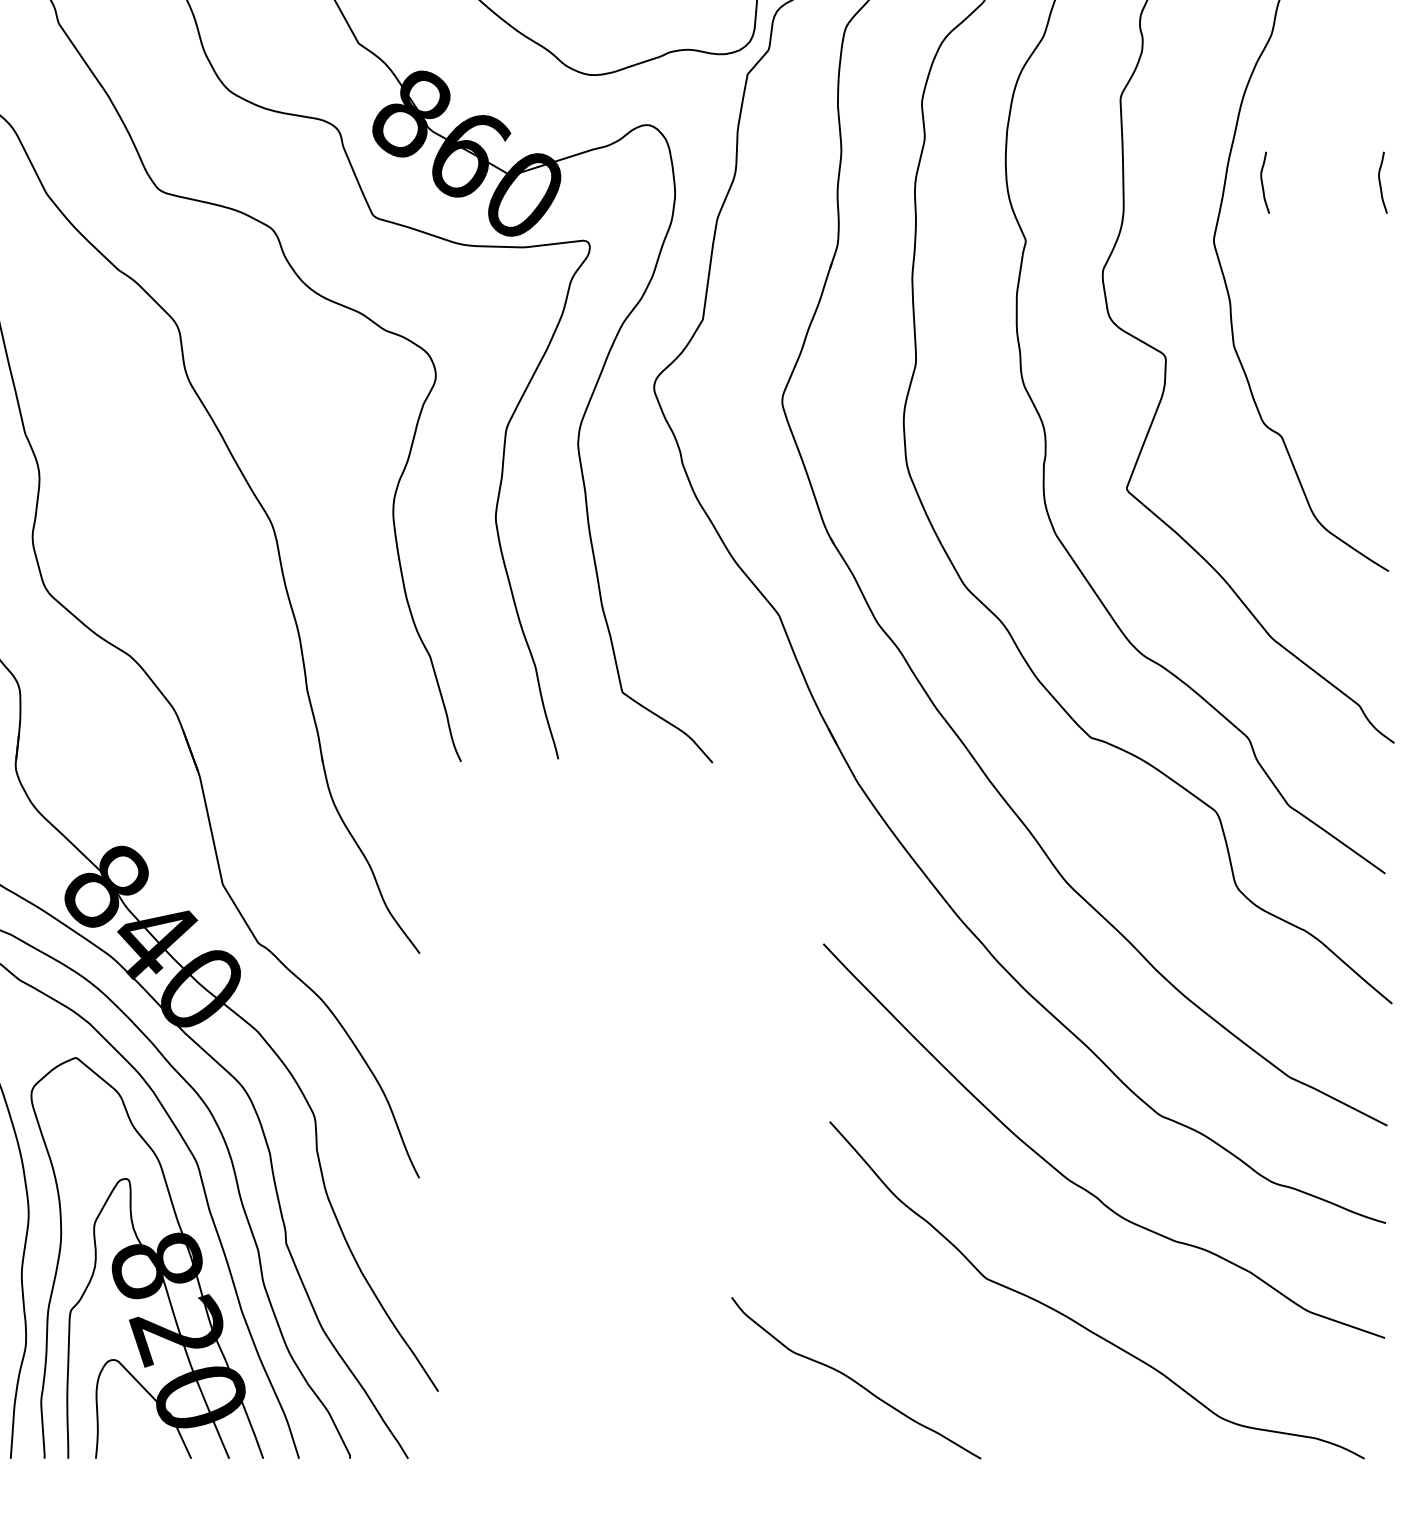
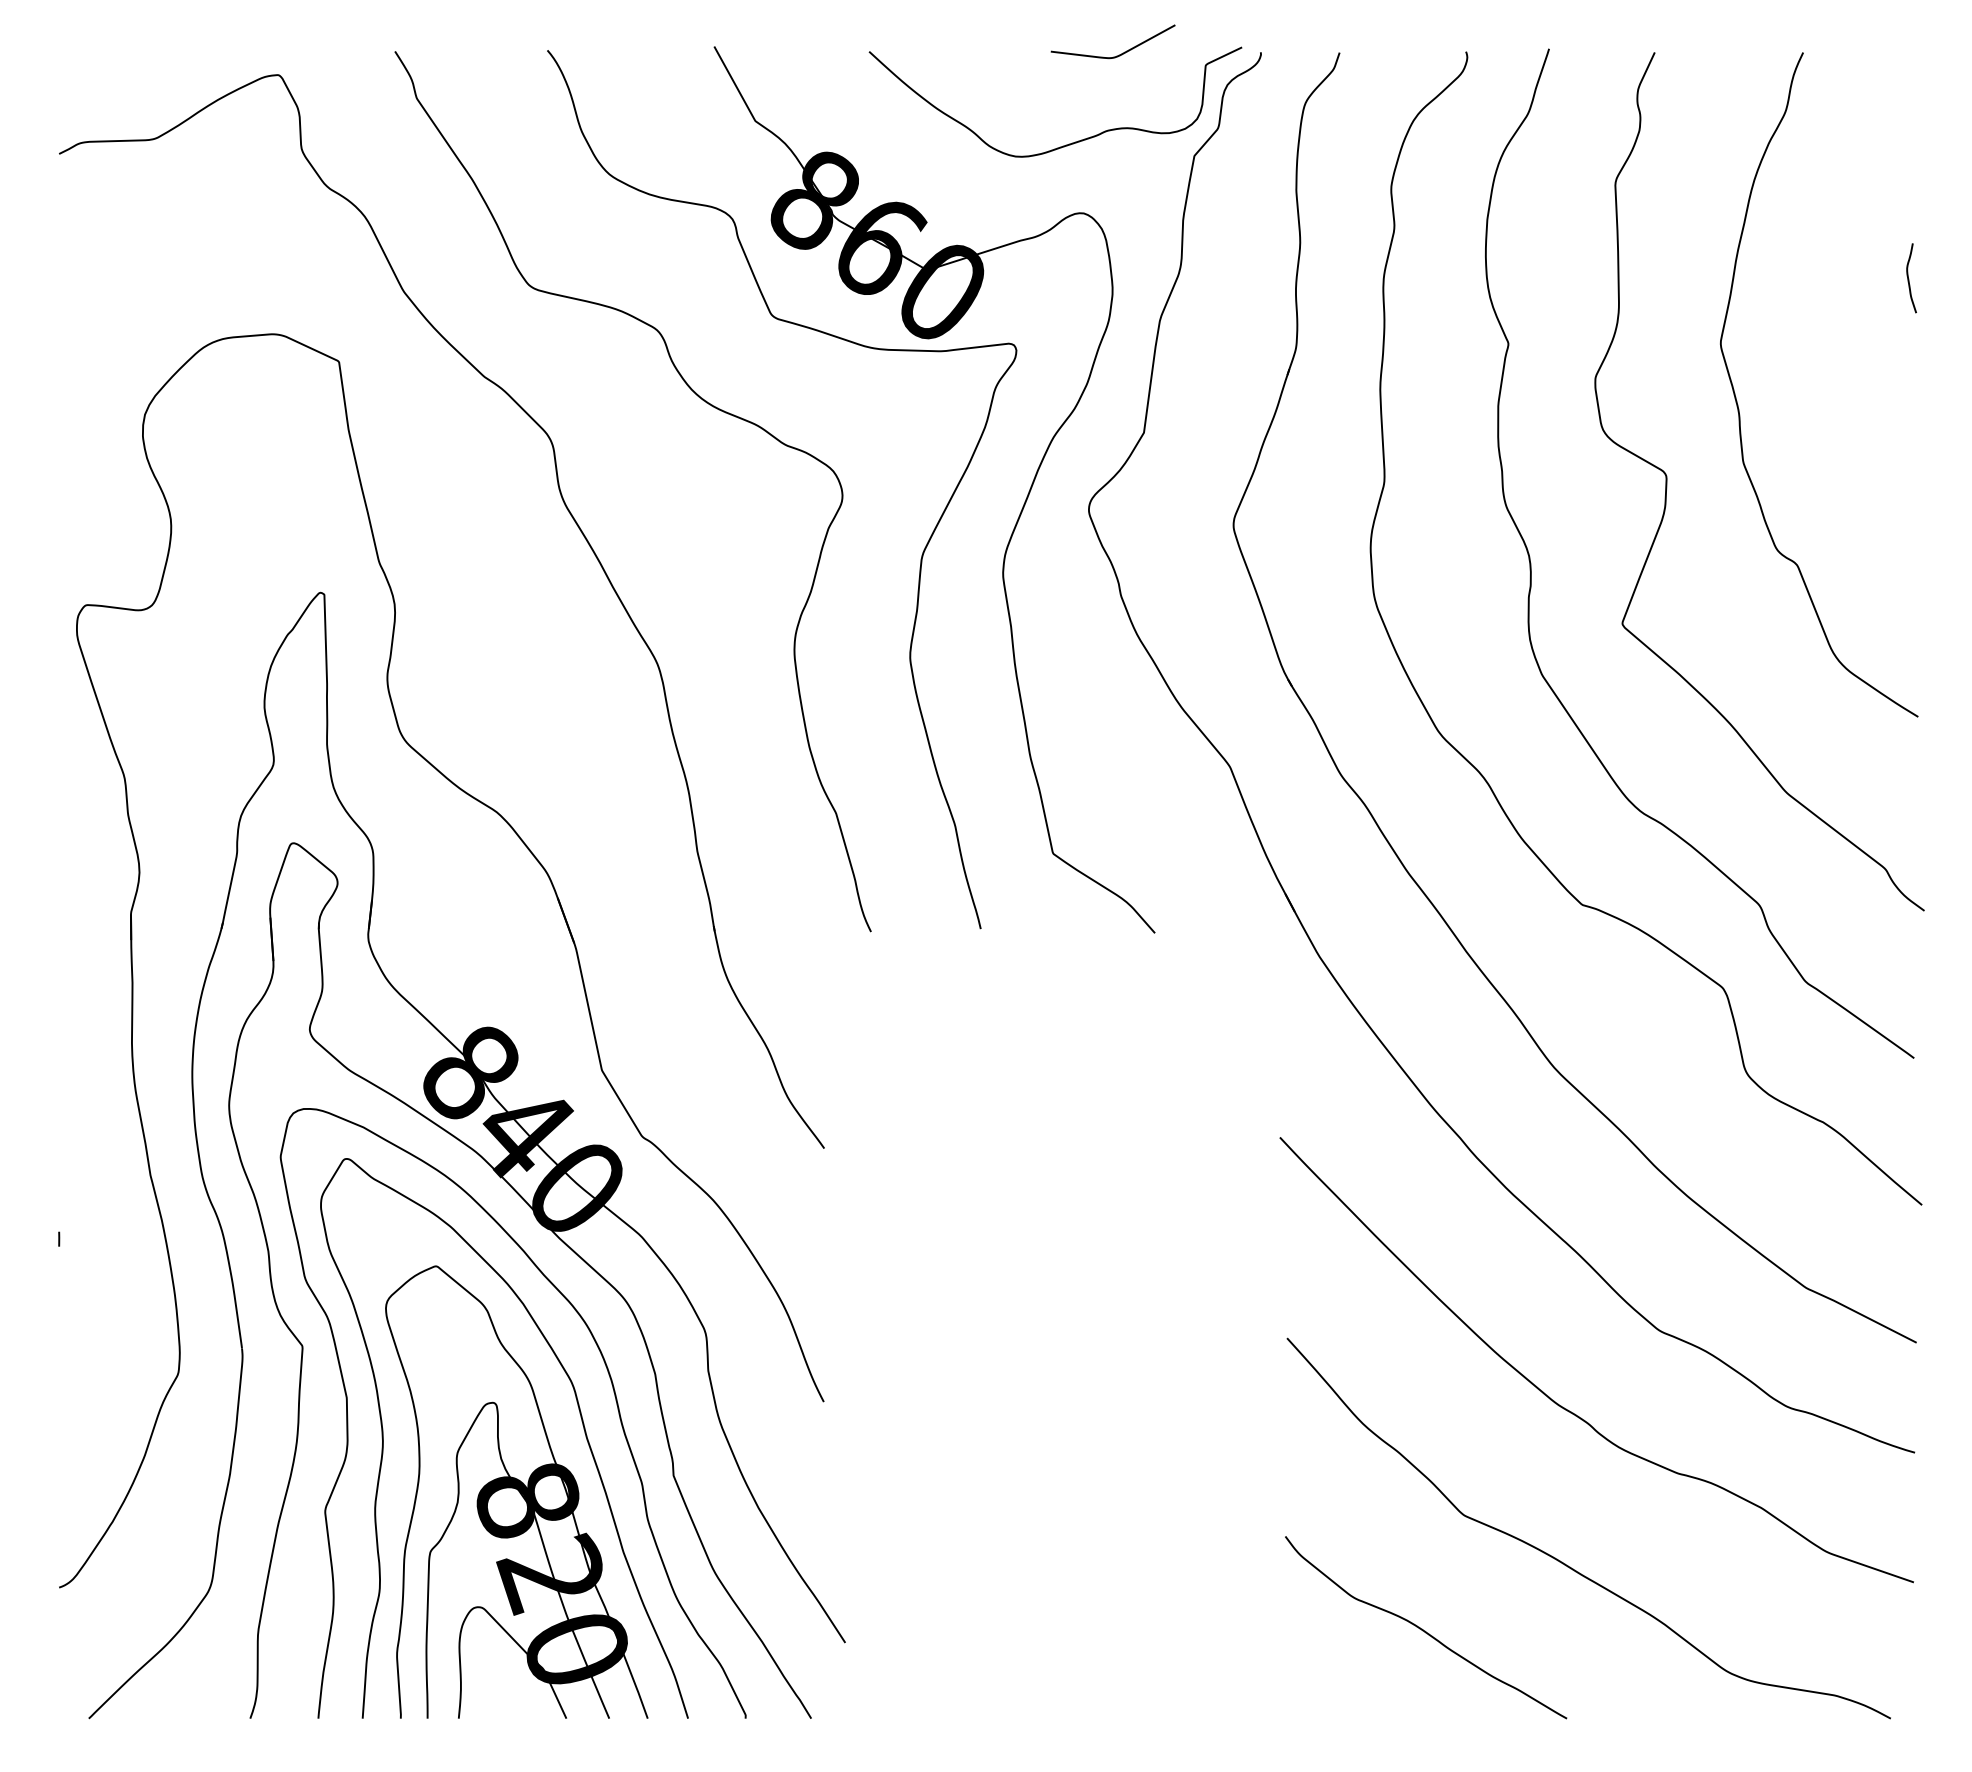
curve: (1263, 182) -> (1776, 278), removed
curve: (855, 1380) -> (1425, 1630), moved

